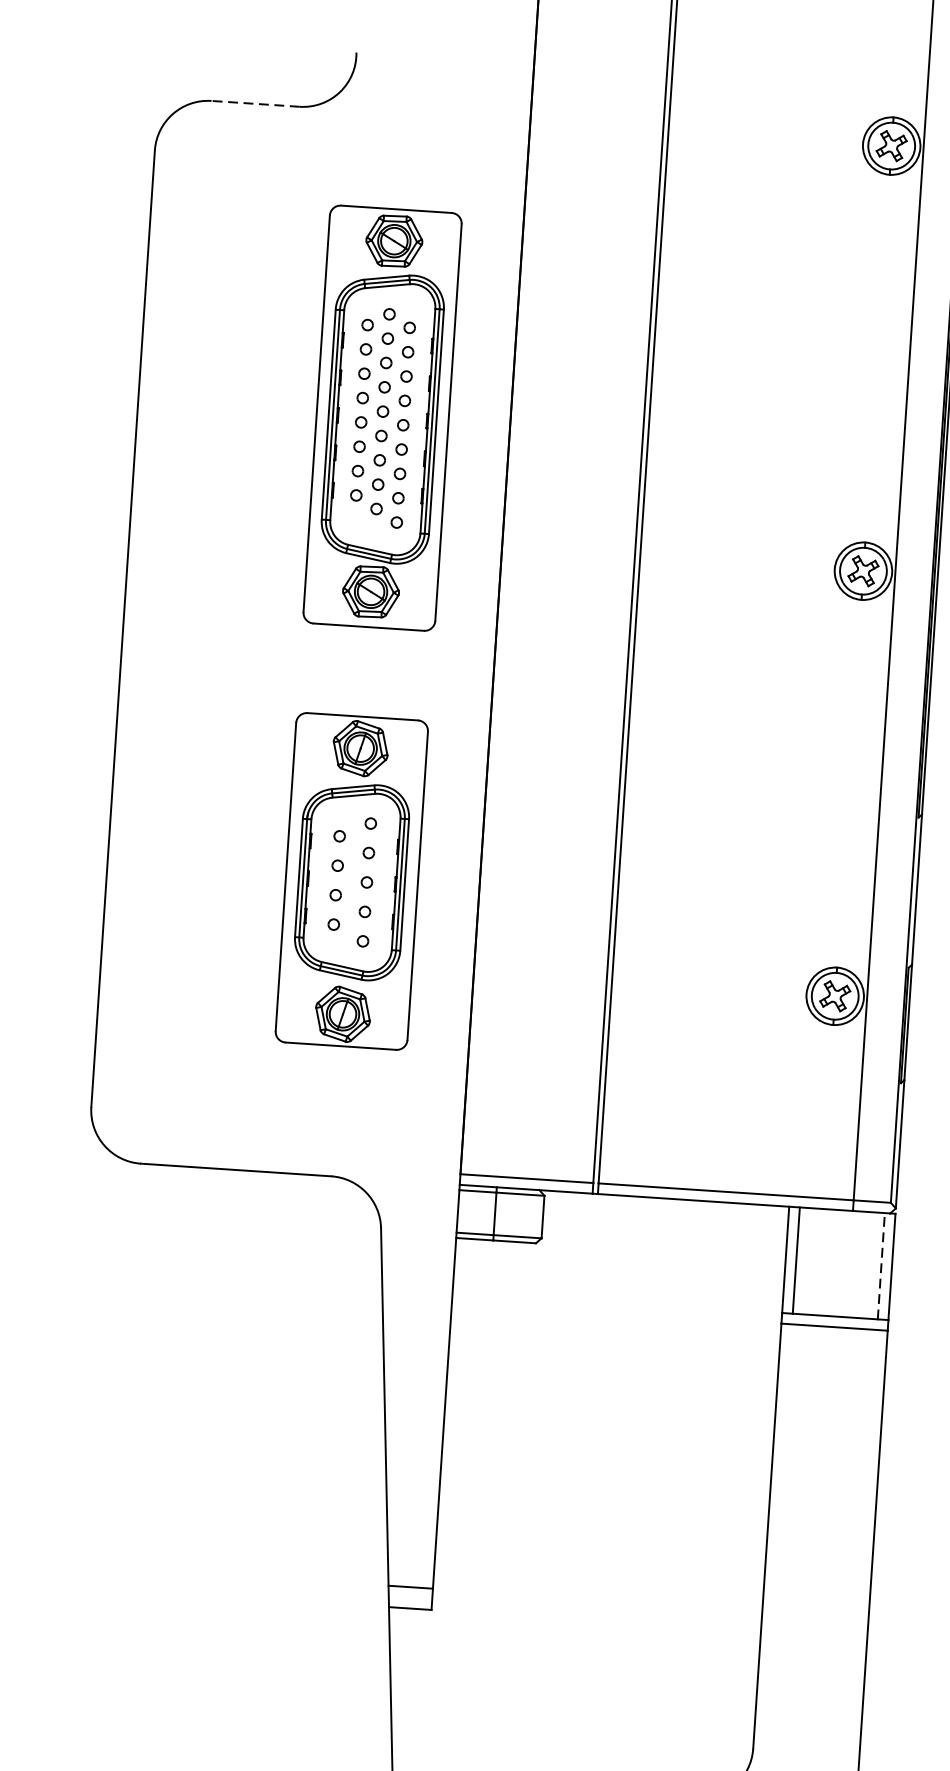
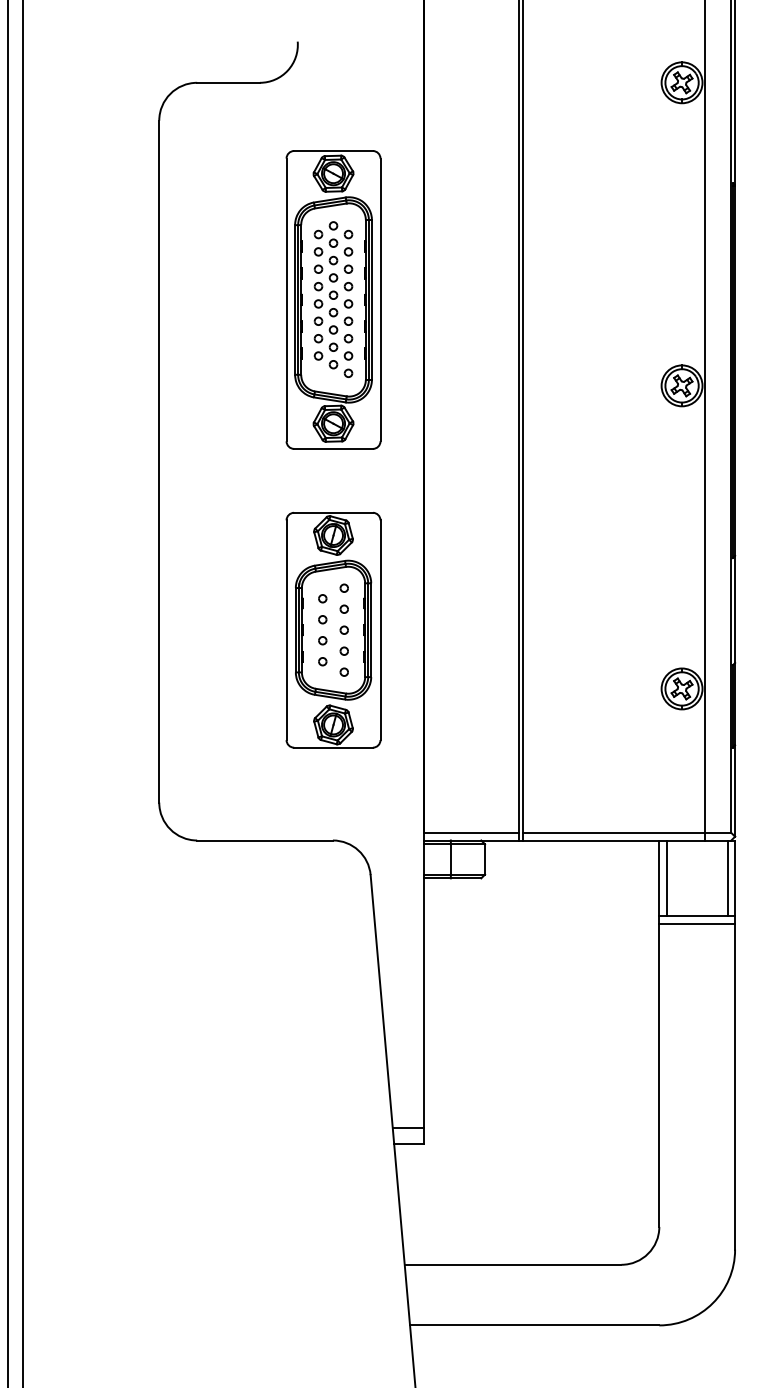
line: (255, 103) -> (228, 82), dashed -> solid
line: (881, 1266) -> (727, 878), dashed -> solid

